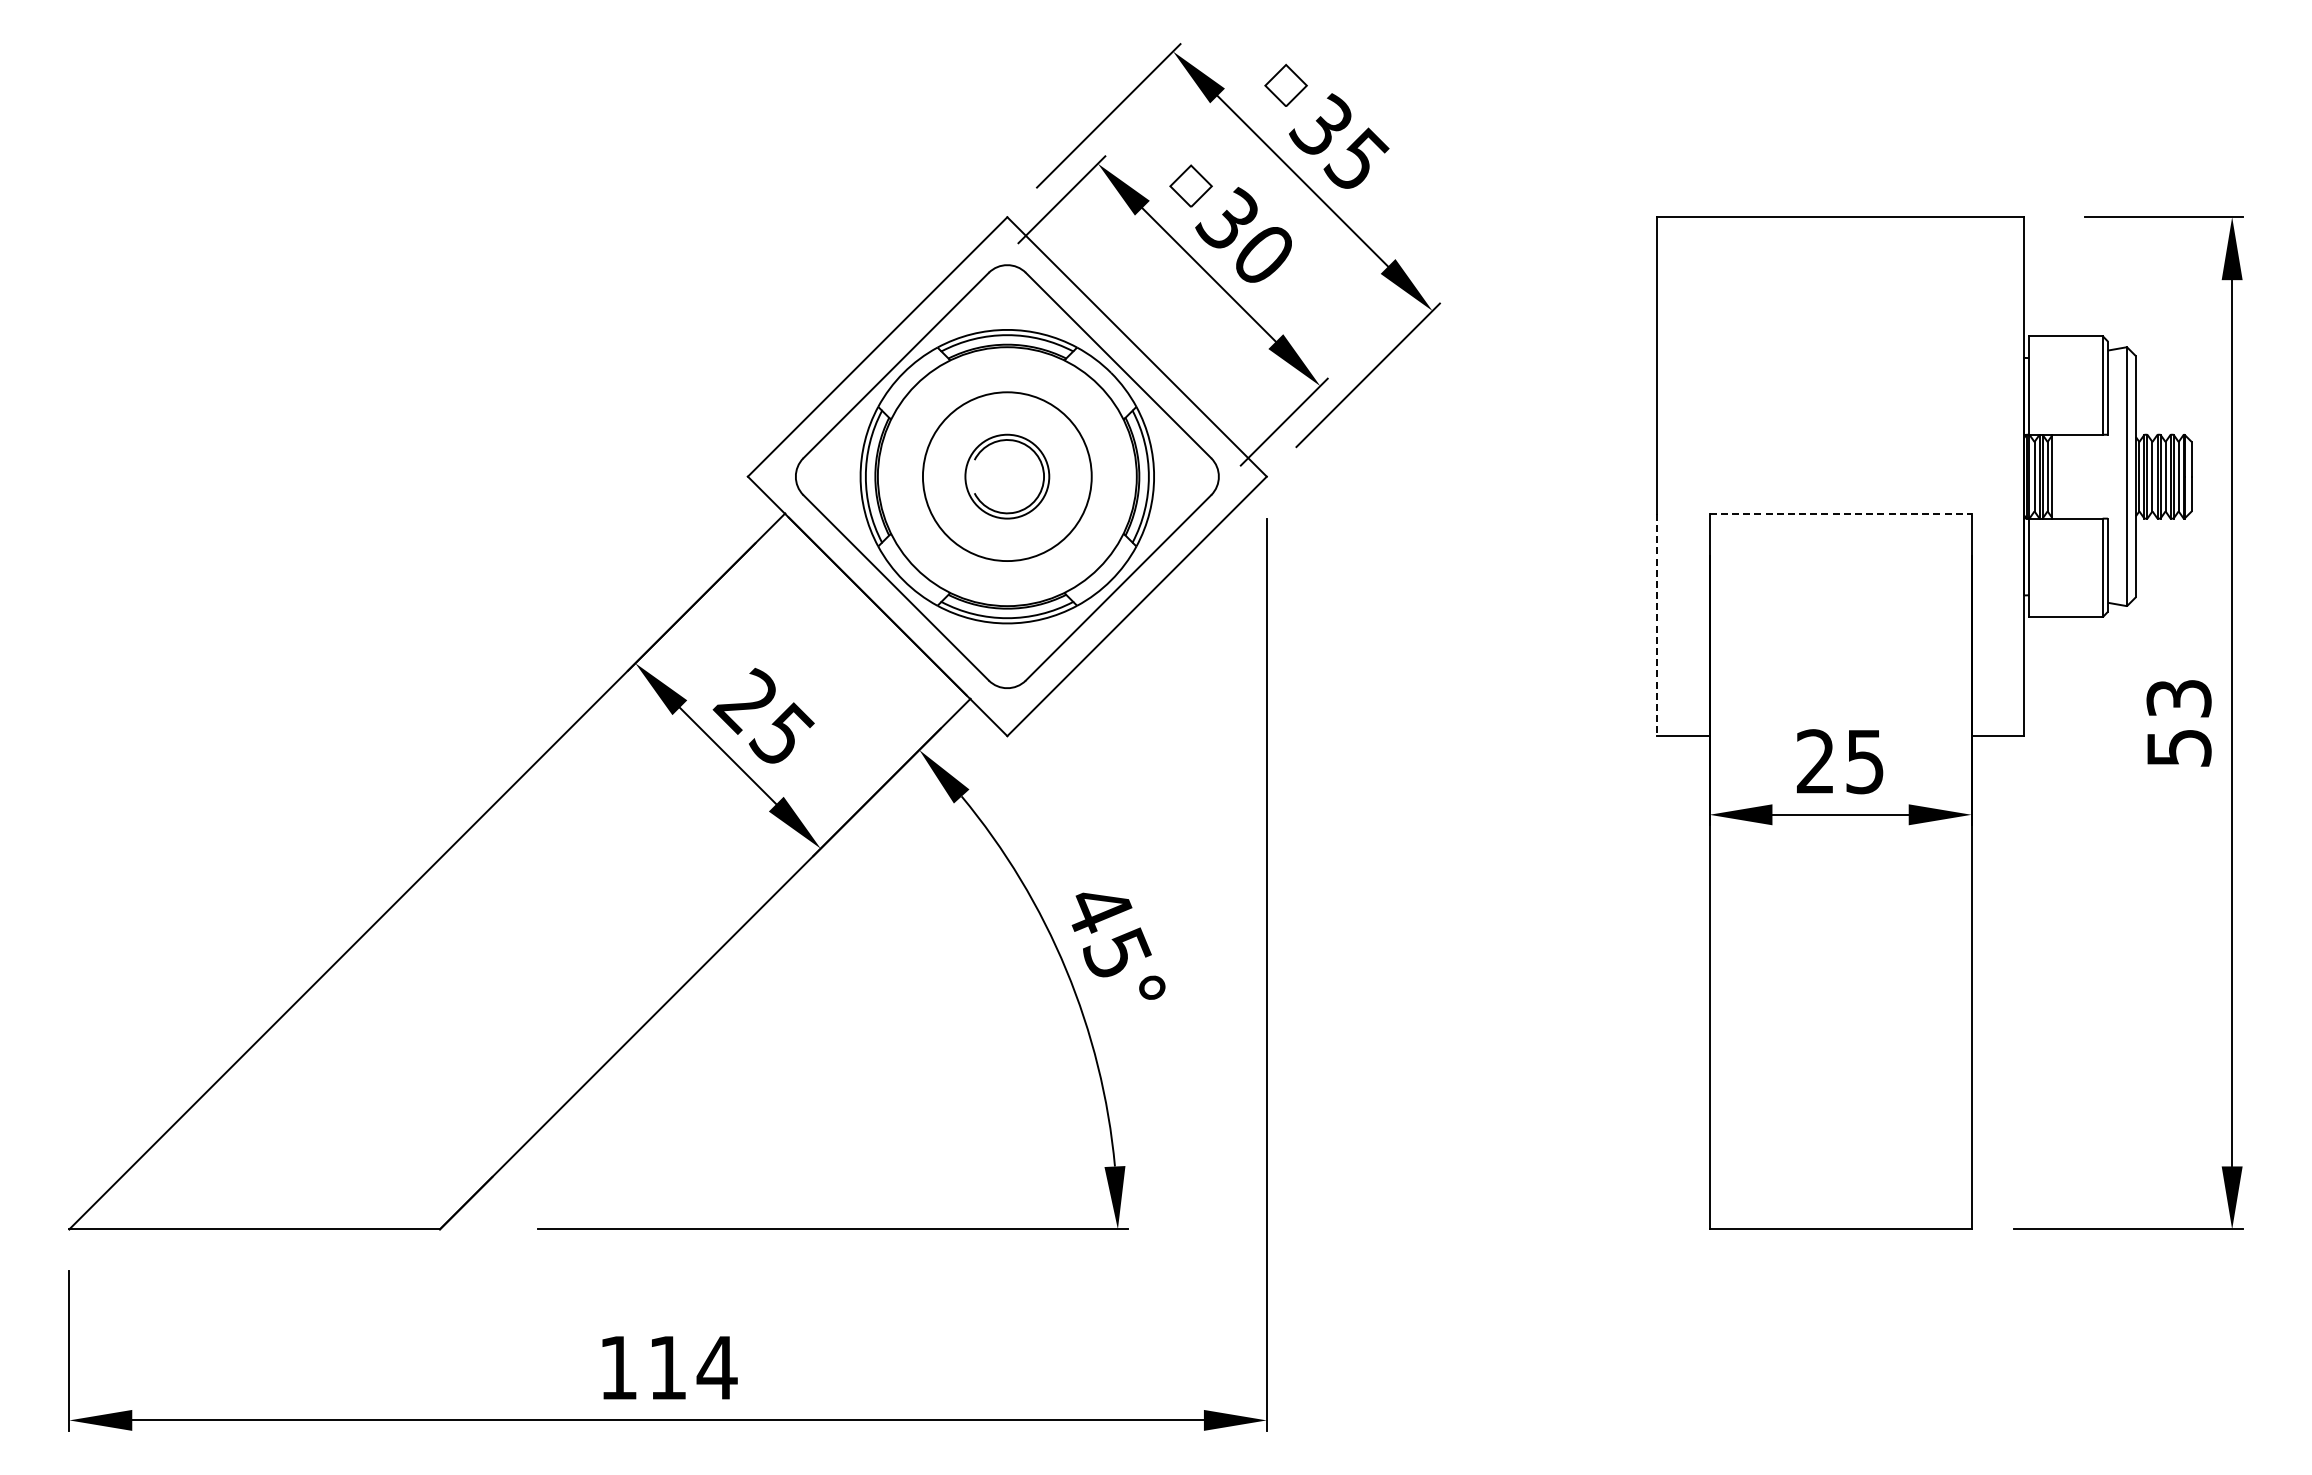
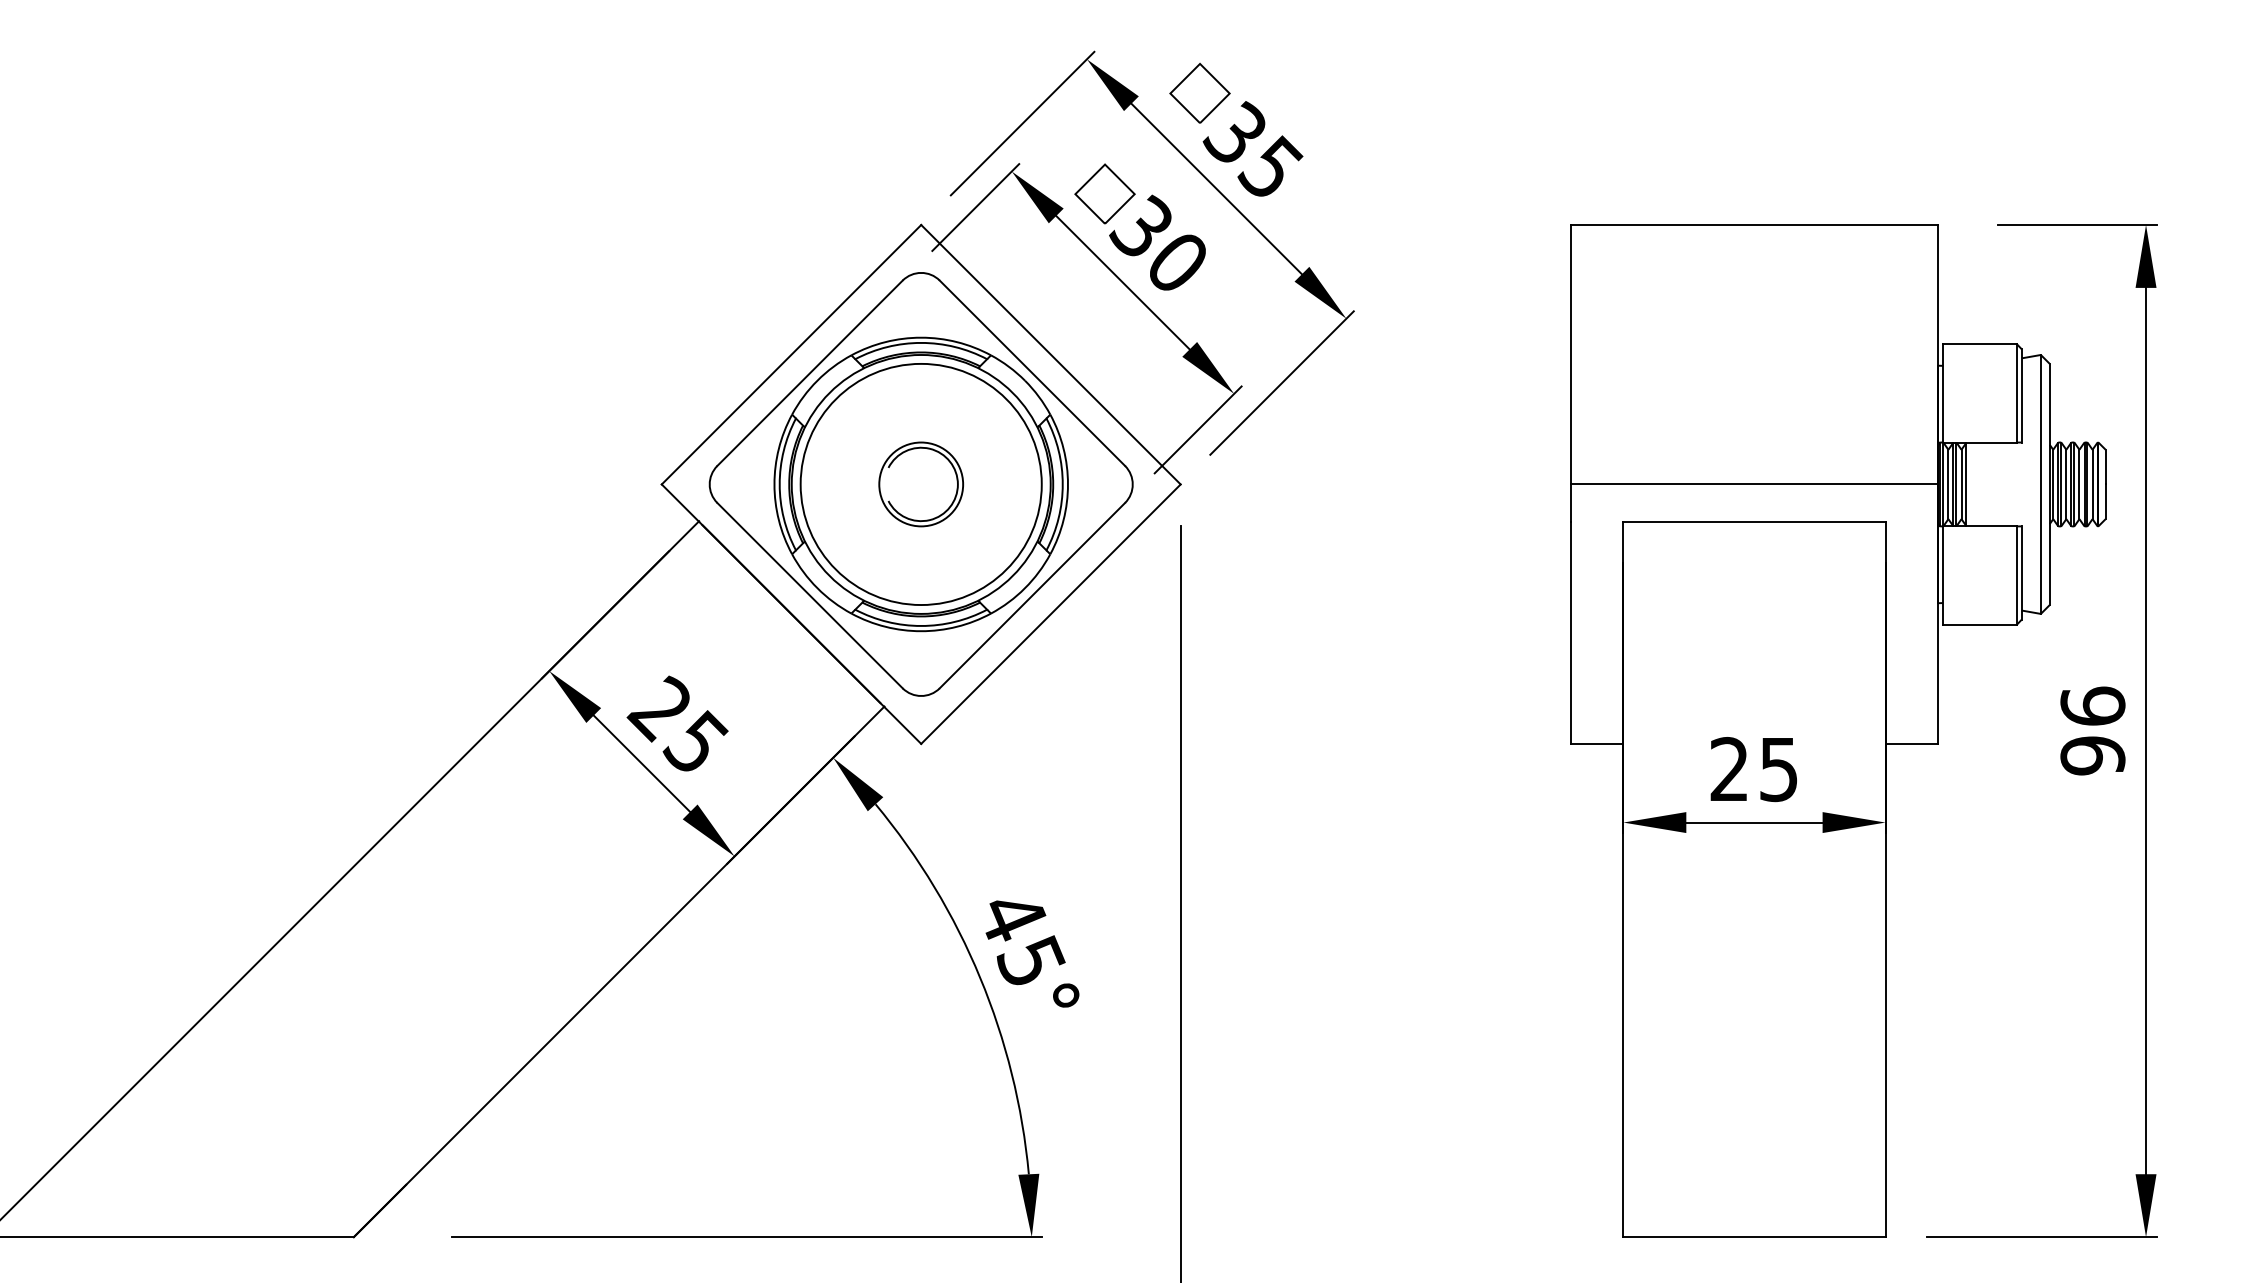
part: (1285, 85) -> (1199, 93), size x1.43
part: (1190, 185) -> (1104, 193), size x1.43
circle: (1006, 476) -> (920, 484), size x1.43
line: (1840, 476) -> (1754, 484), added
line: (1841, 513) -> (1755, 521), dashed -> solid
line: (1657, 625) -> (1571, 633), dashed -> solid
text: (2178, 722) -> (2092, 730), 53 -> 96

